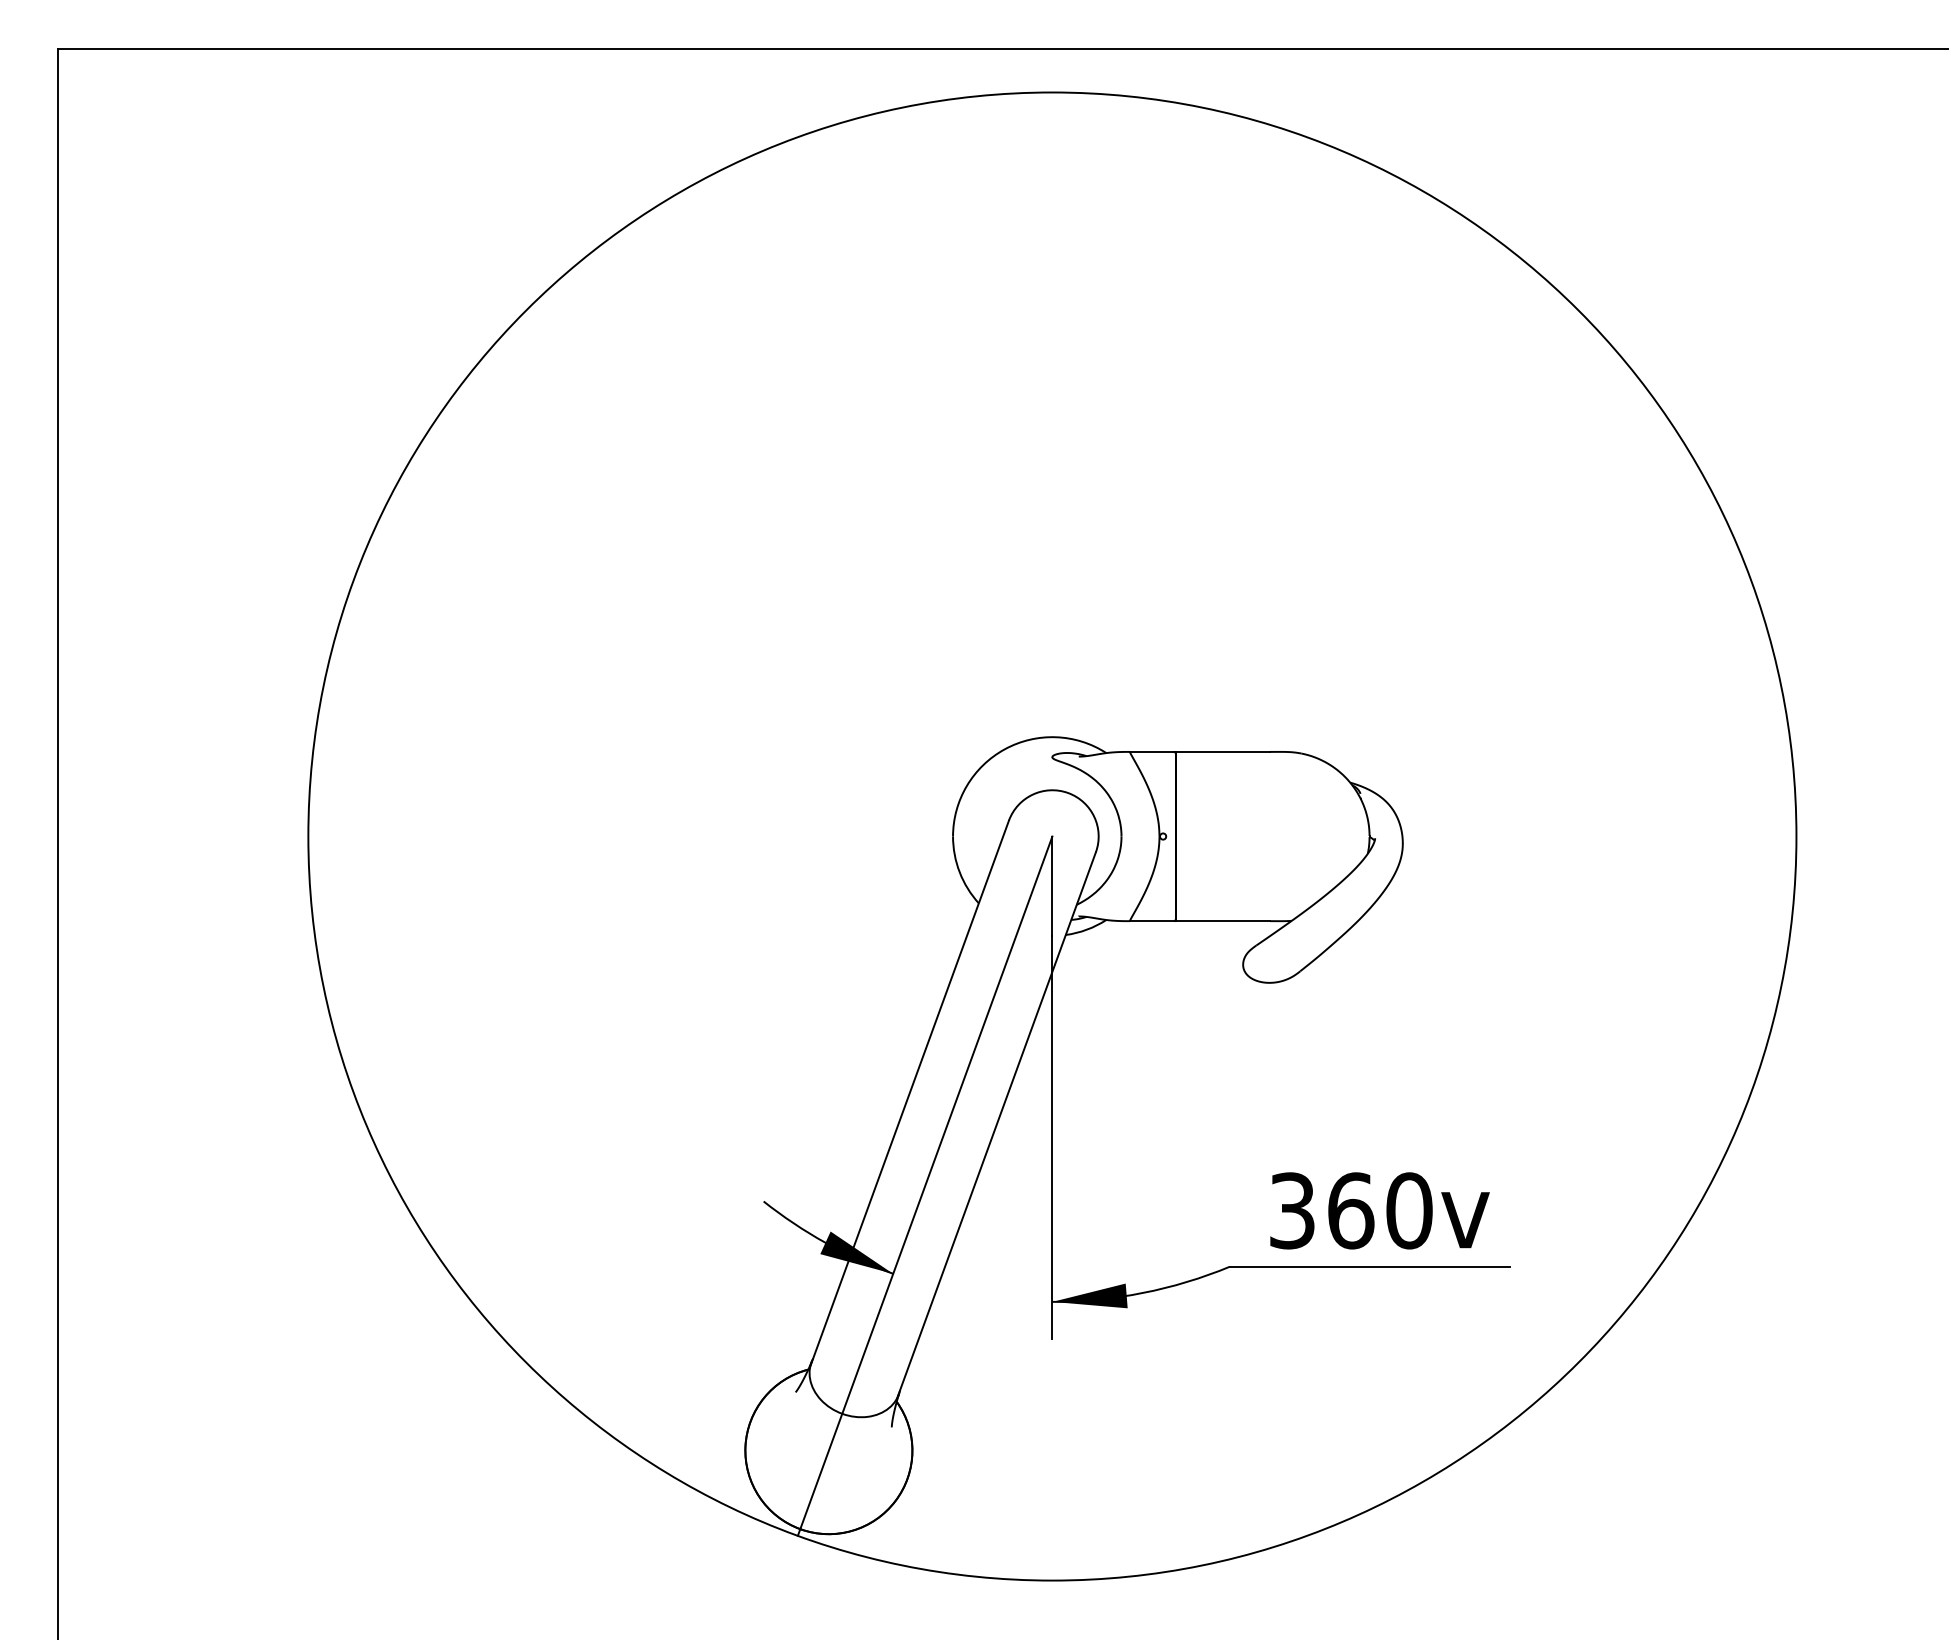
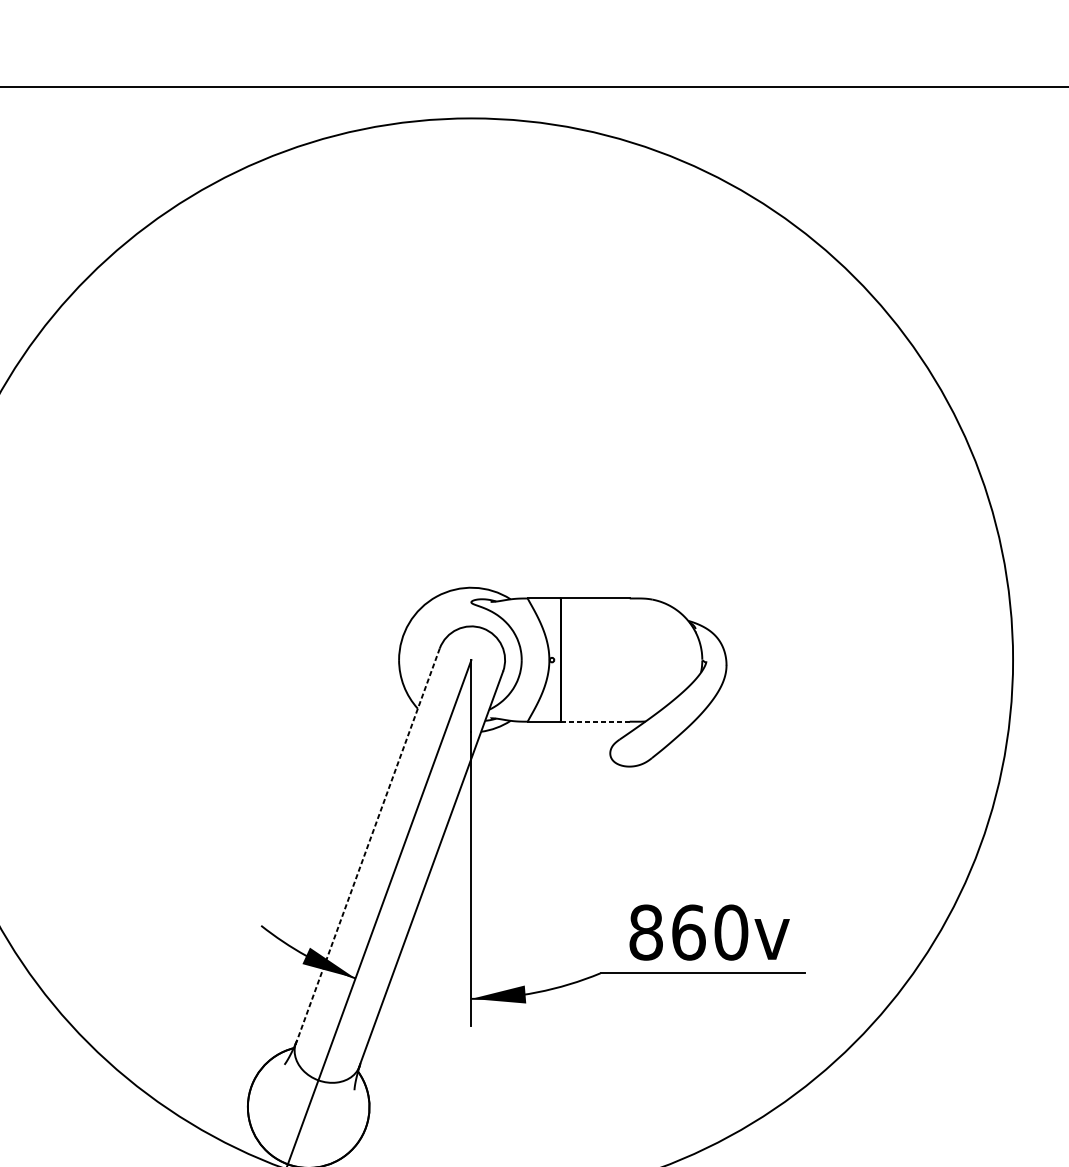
line: (1223, 921) -> (595, 721), solid -> dashed
line: (909, 1093) -> (367, 847), solid -> dashed
text: (1292, 1210) -> (646, 932), 360 -> 860

